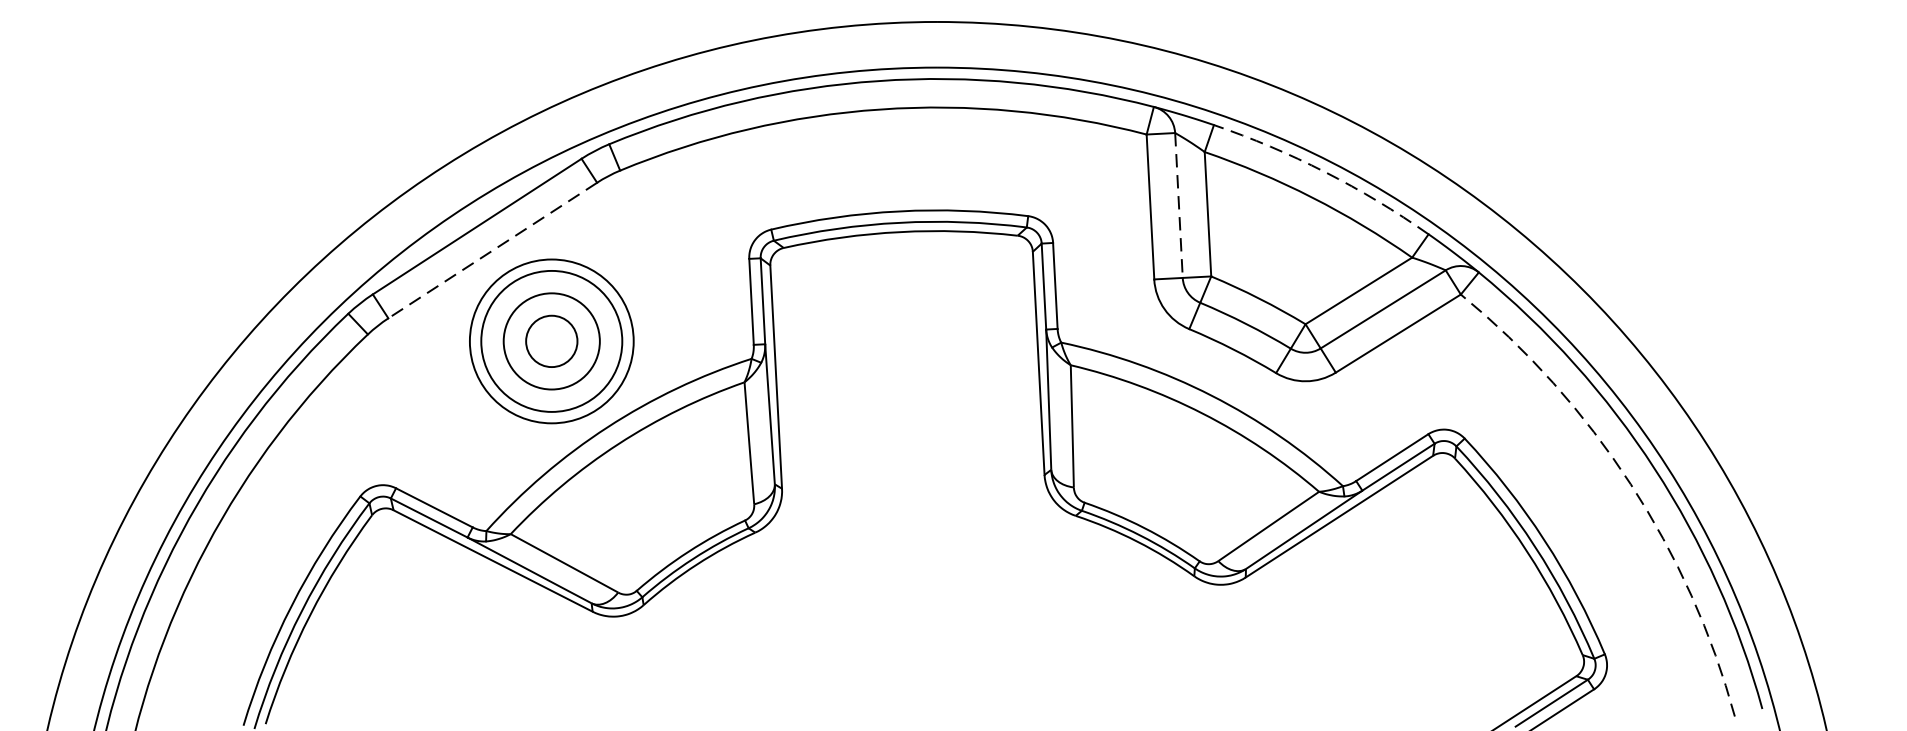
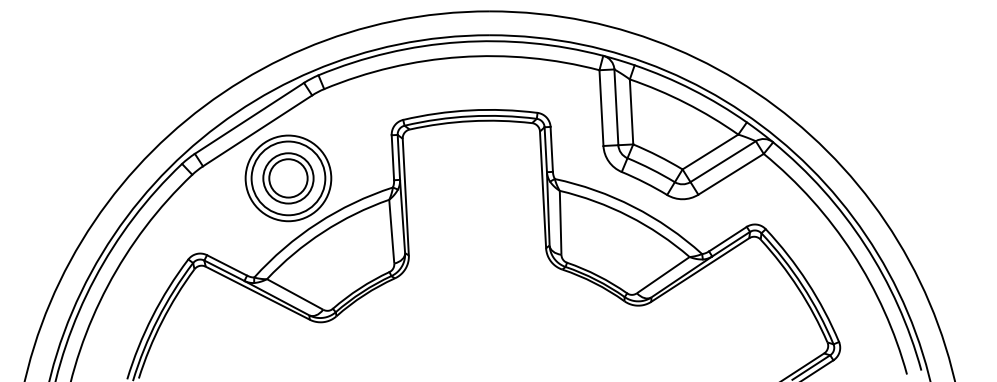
arc: (1324, 171) -> (692, 89), dashed -> solid
line: (1179, 205) -> (616, 107), dashed -> solid
line: (492, 251) -> (257, 131), dashed -> solid
circle: (551, 341) -> (288, 178), size x1.43
arc: (1630, 485) -> (852, 253), dashed -> solid

